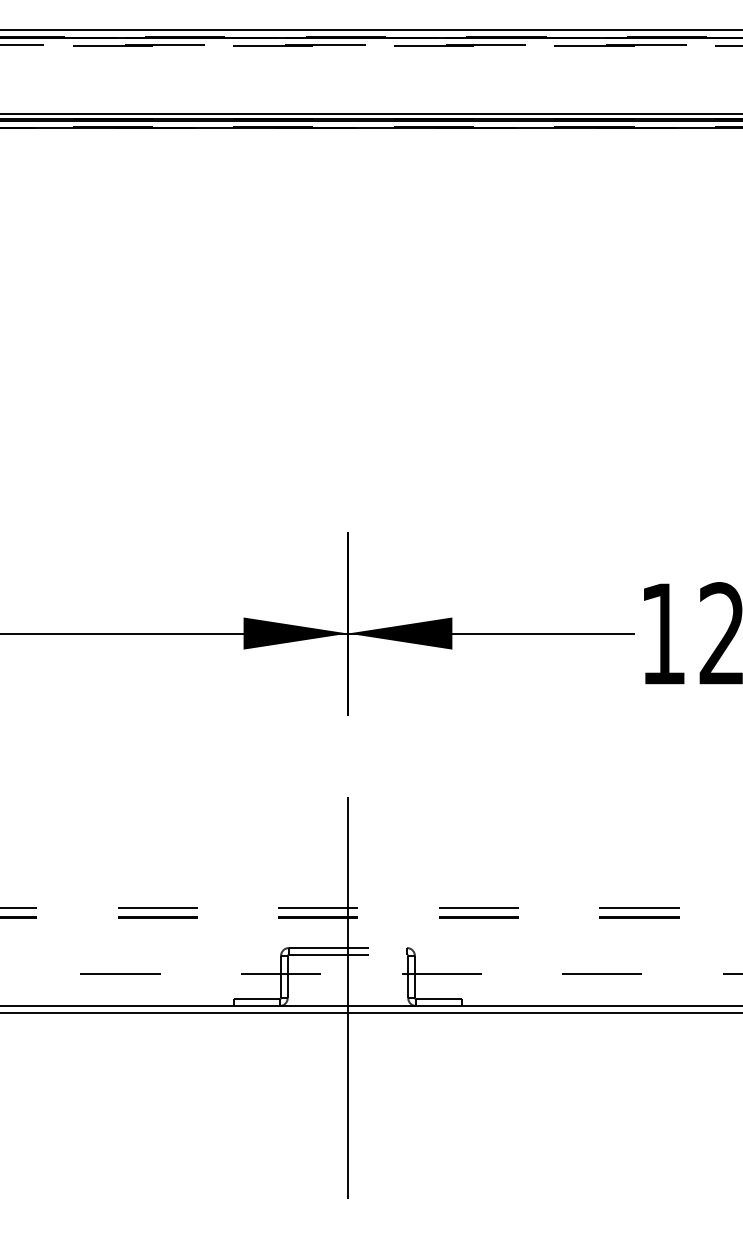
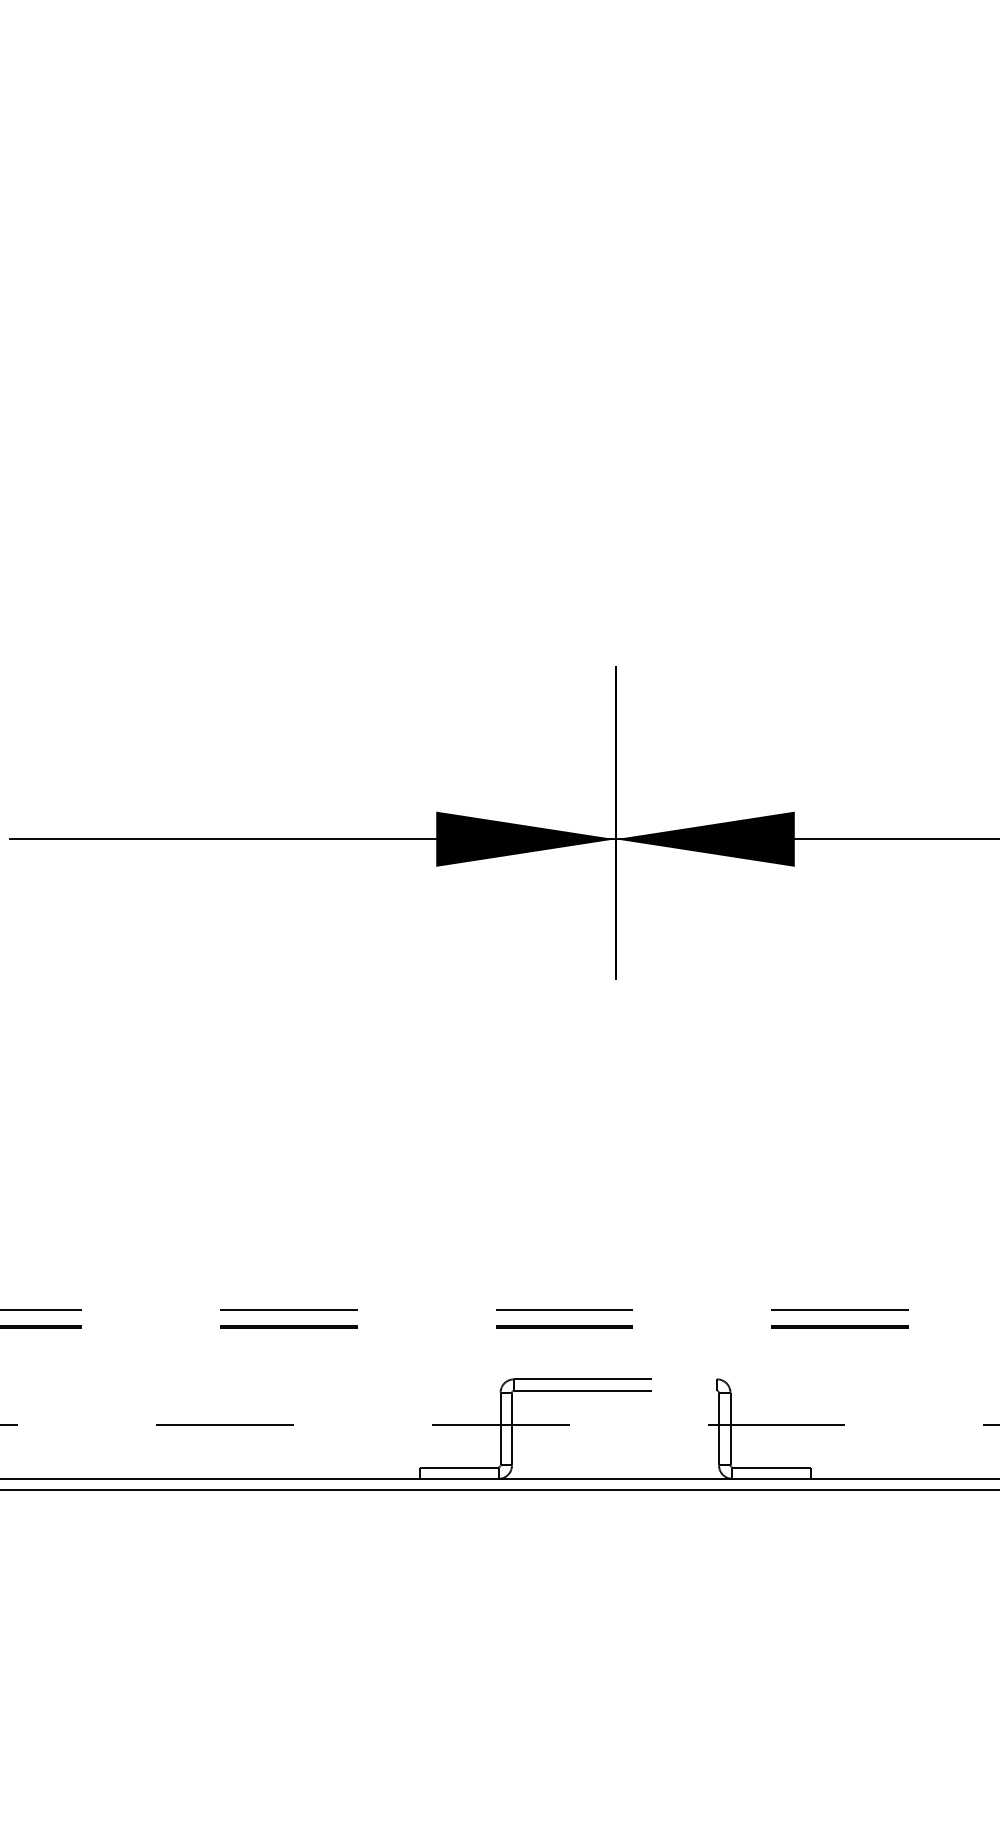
line: (347, 976) -> (614, 1428), removed

